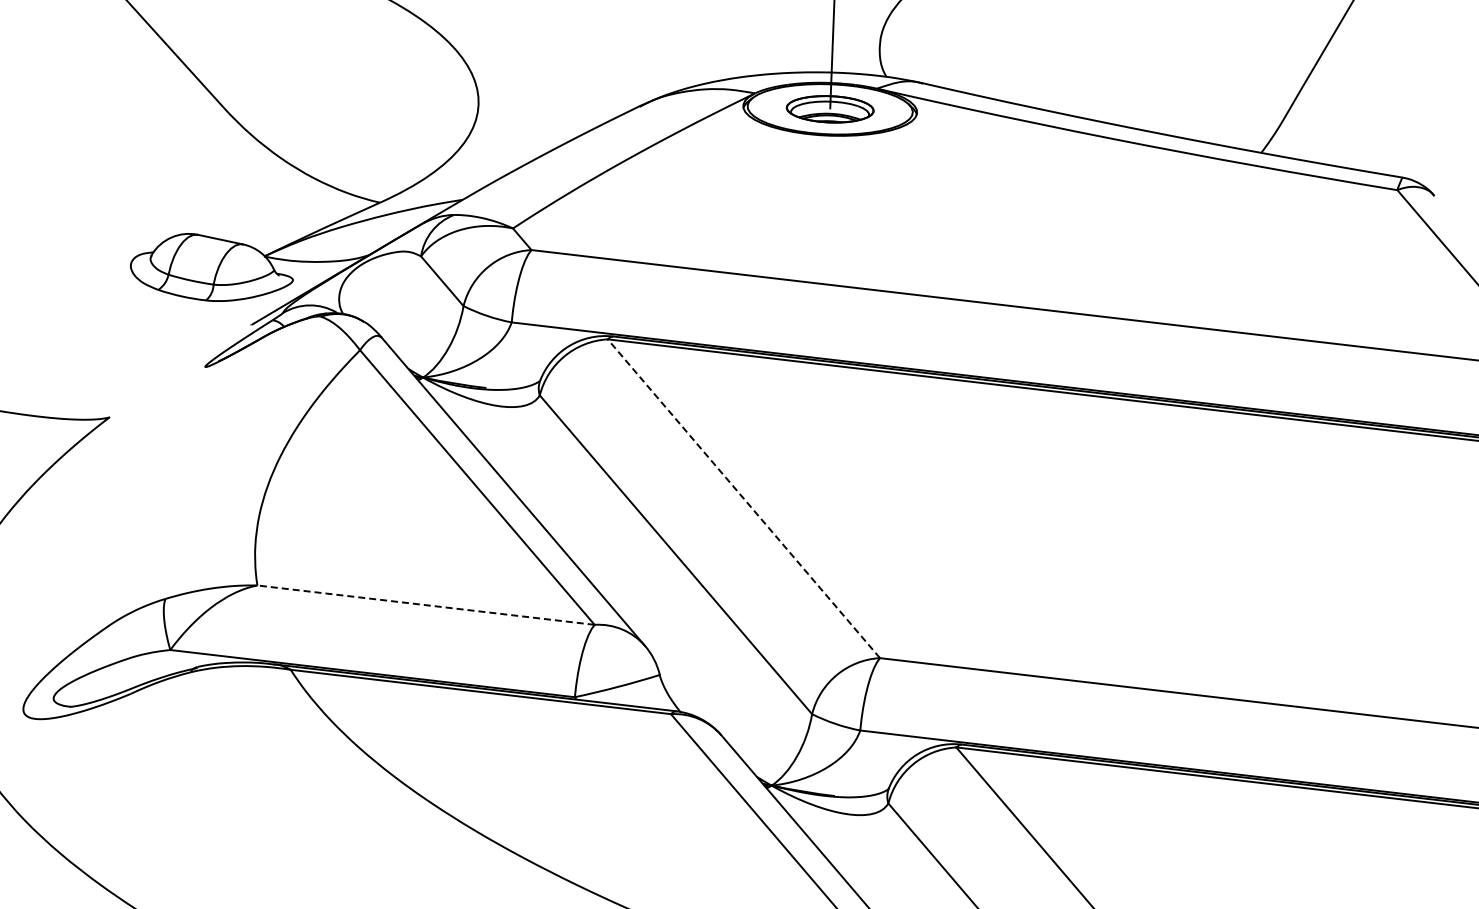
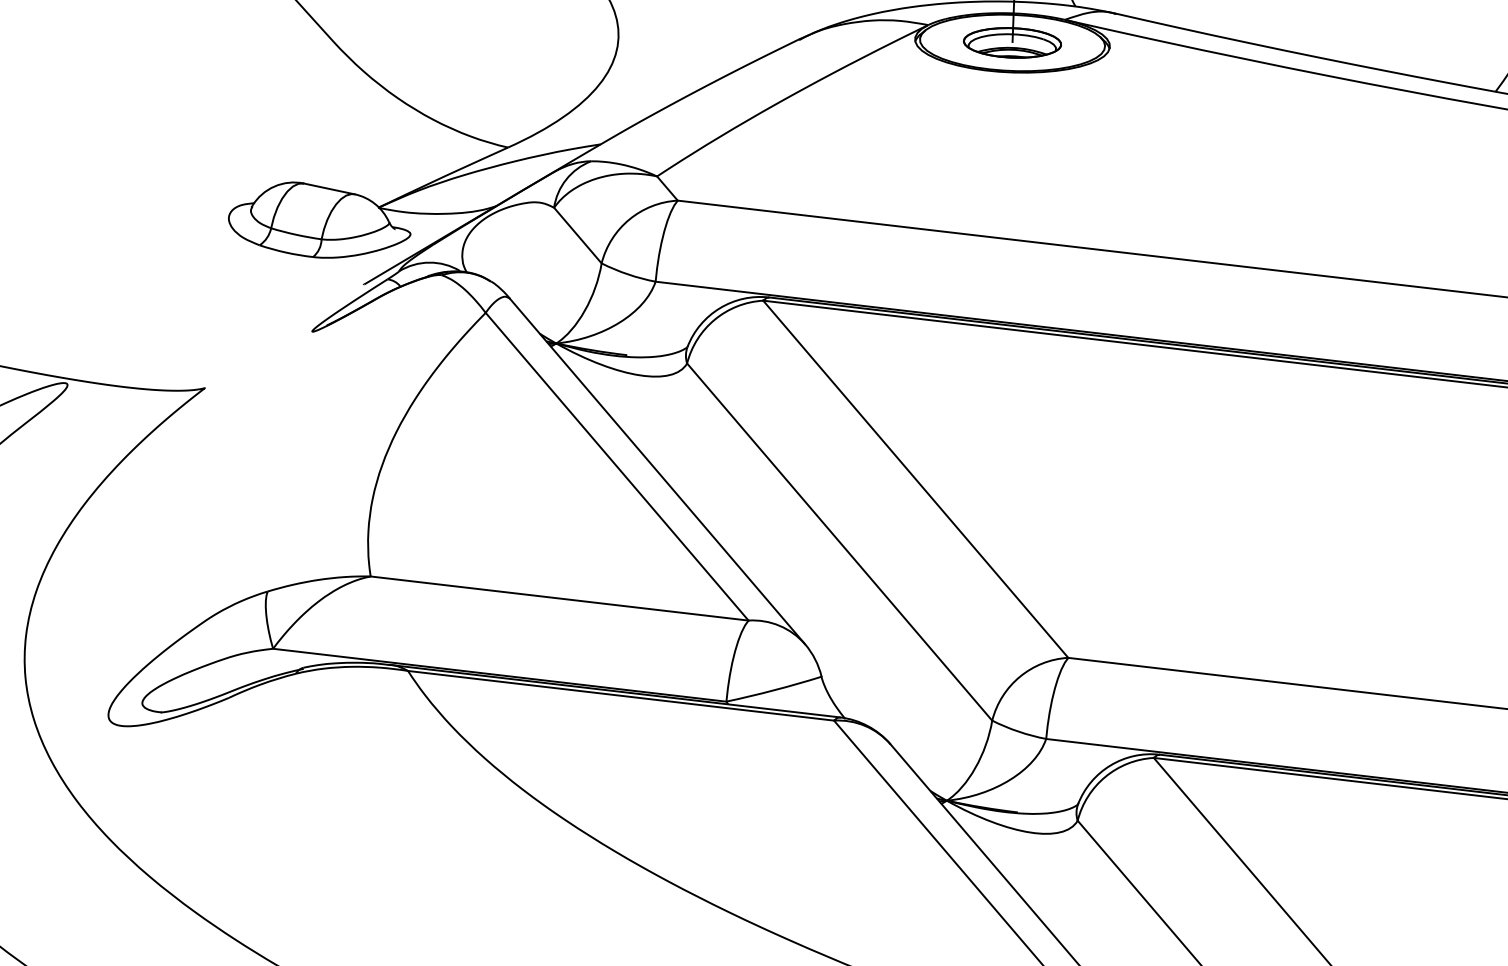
line: (743, 498) -> (915, 478), dashed -> solid
line: (426, 605) -> (560, 598), dashed -> solid

